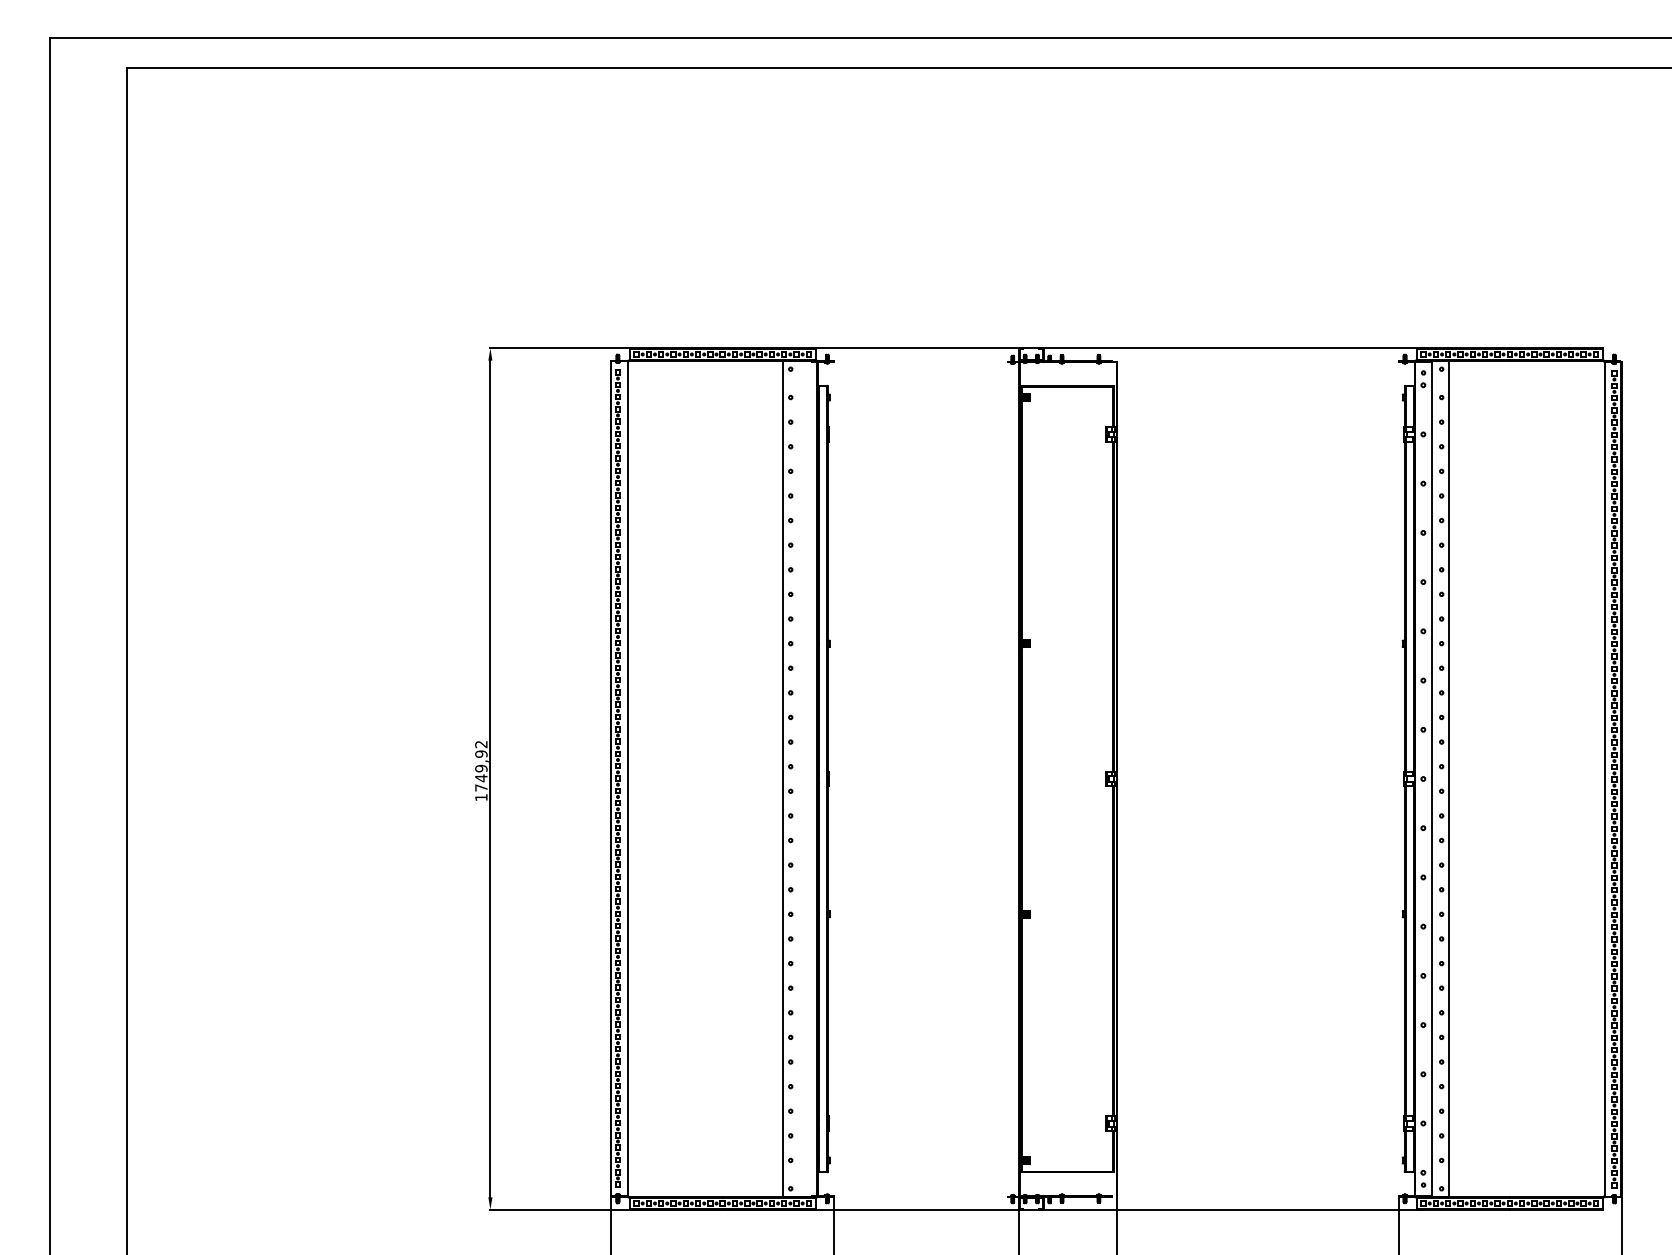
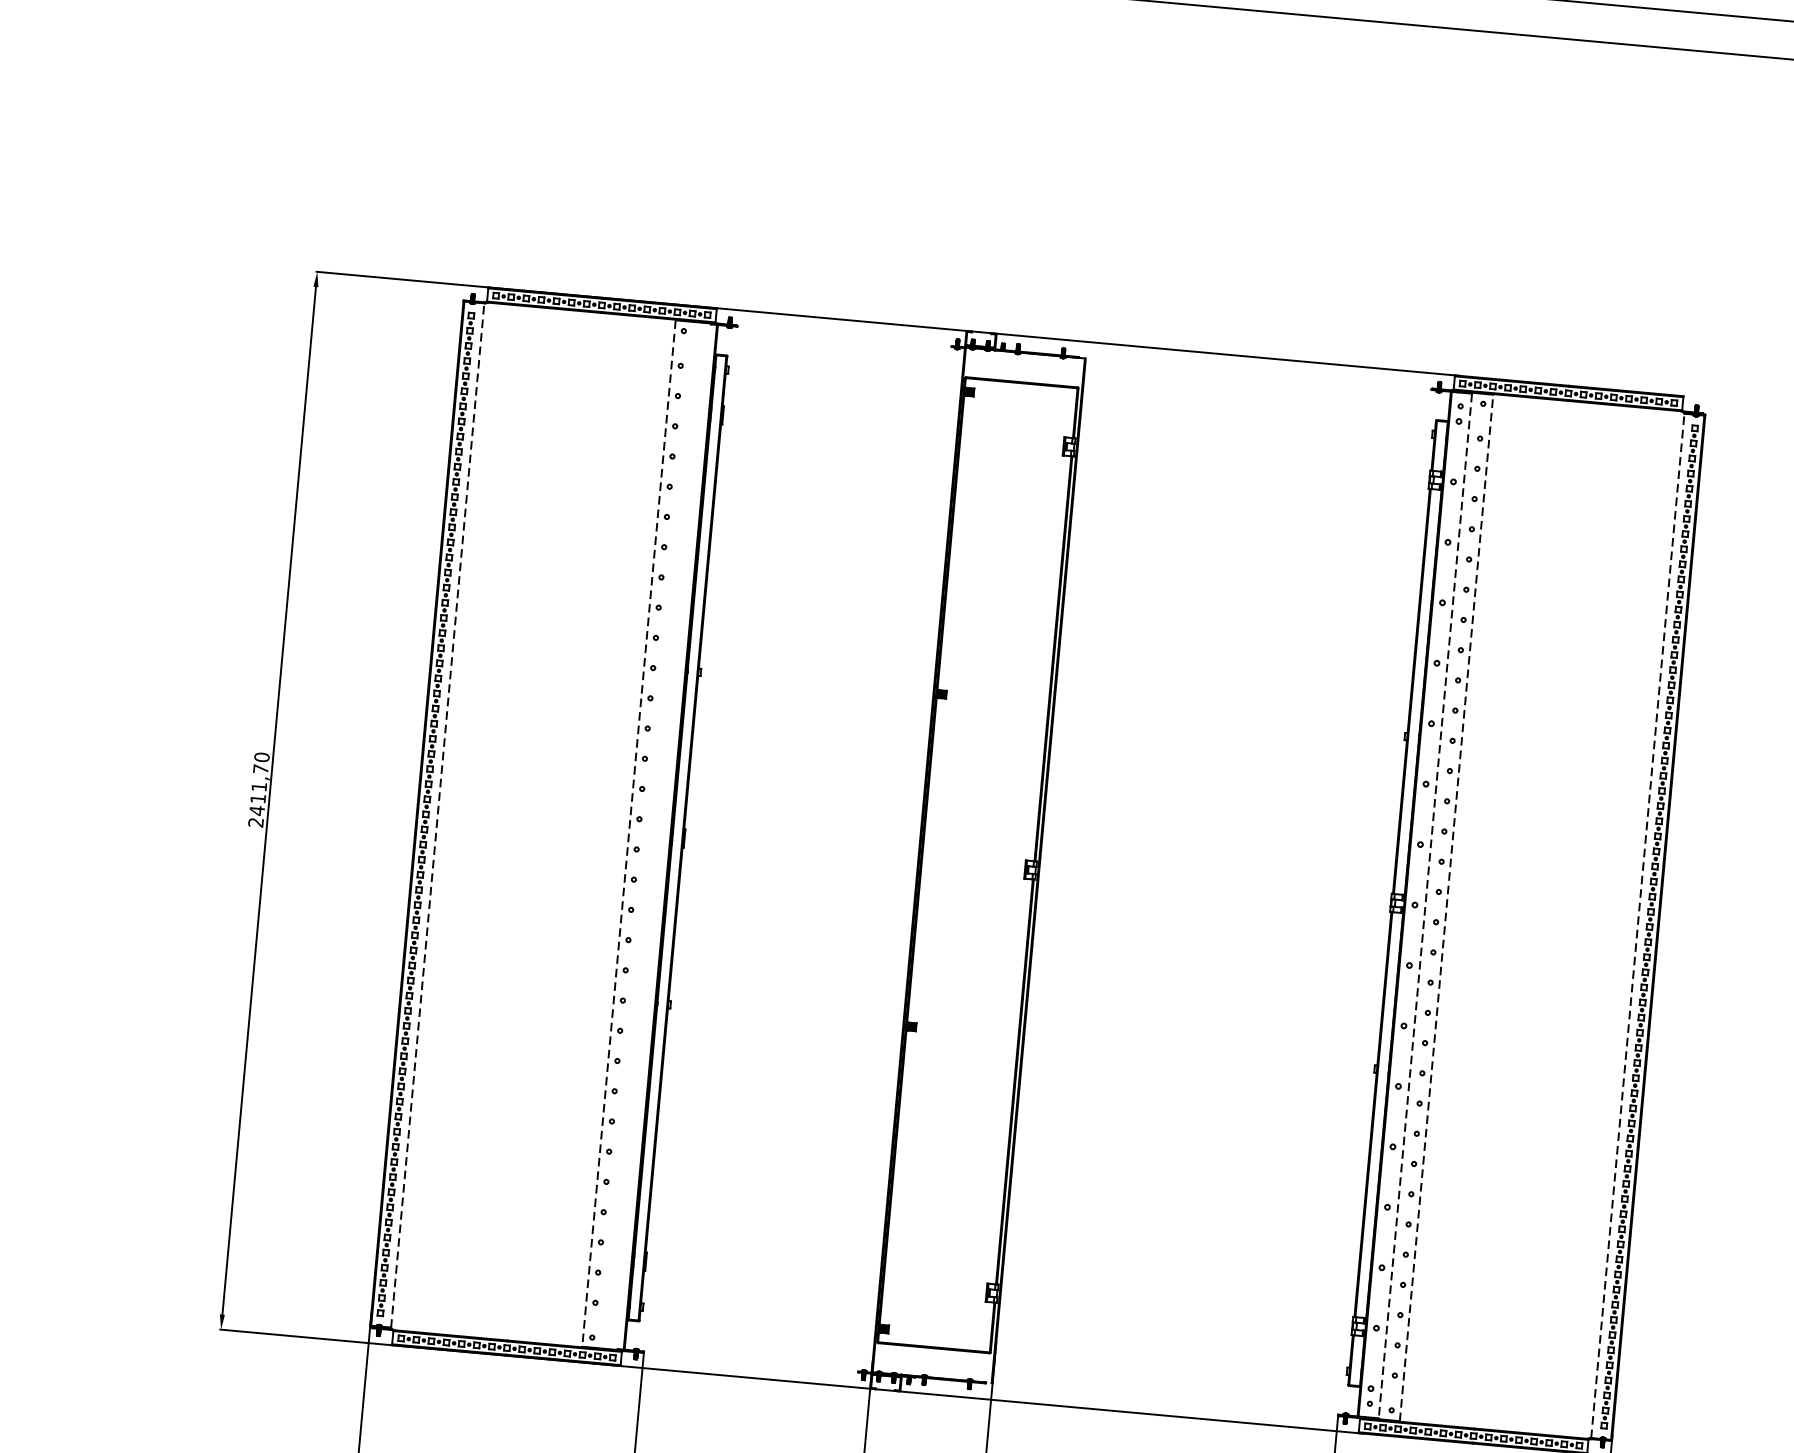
text: (481, 770) -> (259, 789), 1749,92 -> 2411,70
line: (627, 778) -> (437, 815), solid -> dashed
line: (783, 779) -> (629, 834), solid -> dashed
line: (1431, 779) -> (1424, 906), solid -> dashed
line: (1449, 779) -> (1447, 908), solid -> dashed
line: (1604, 779) -> (1637, 925), solid -> dashed

